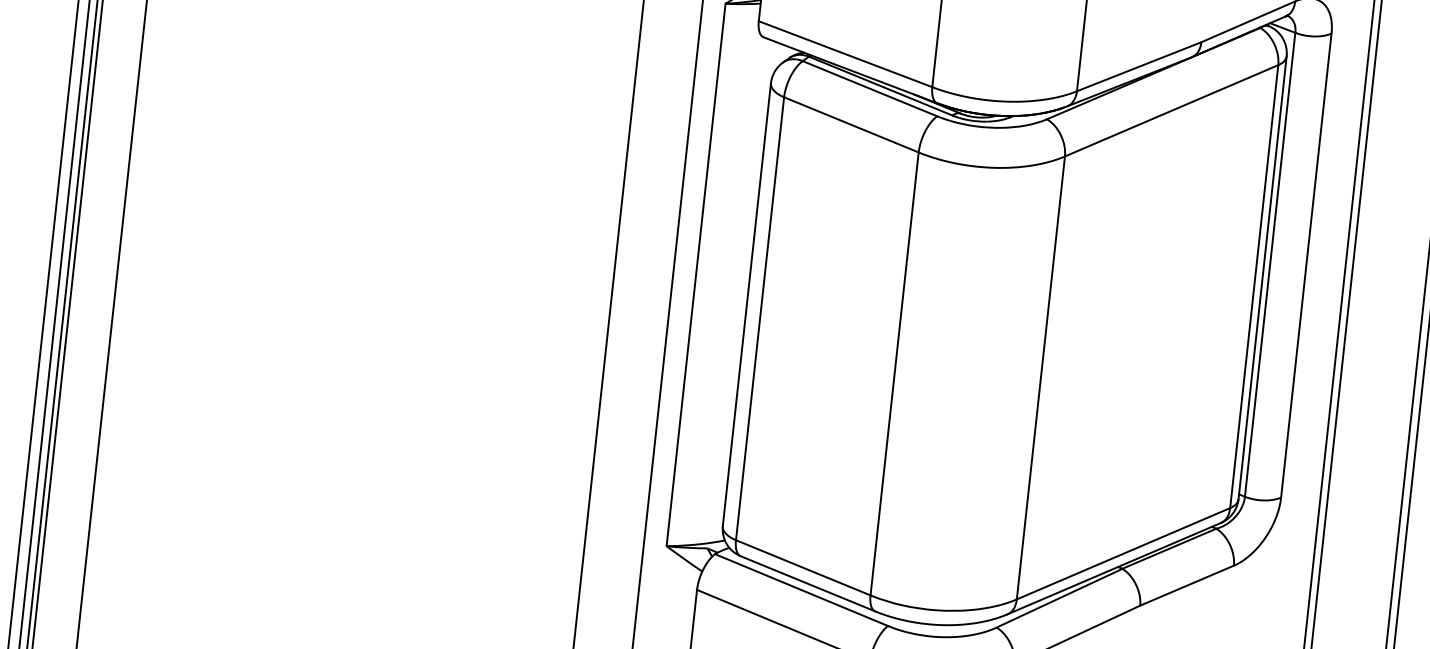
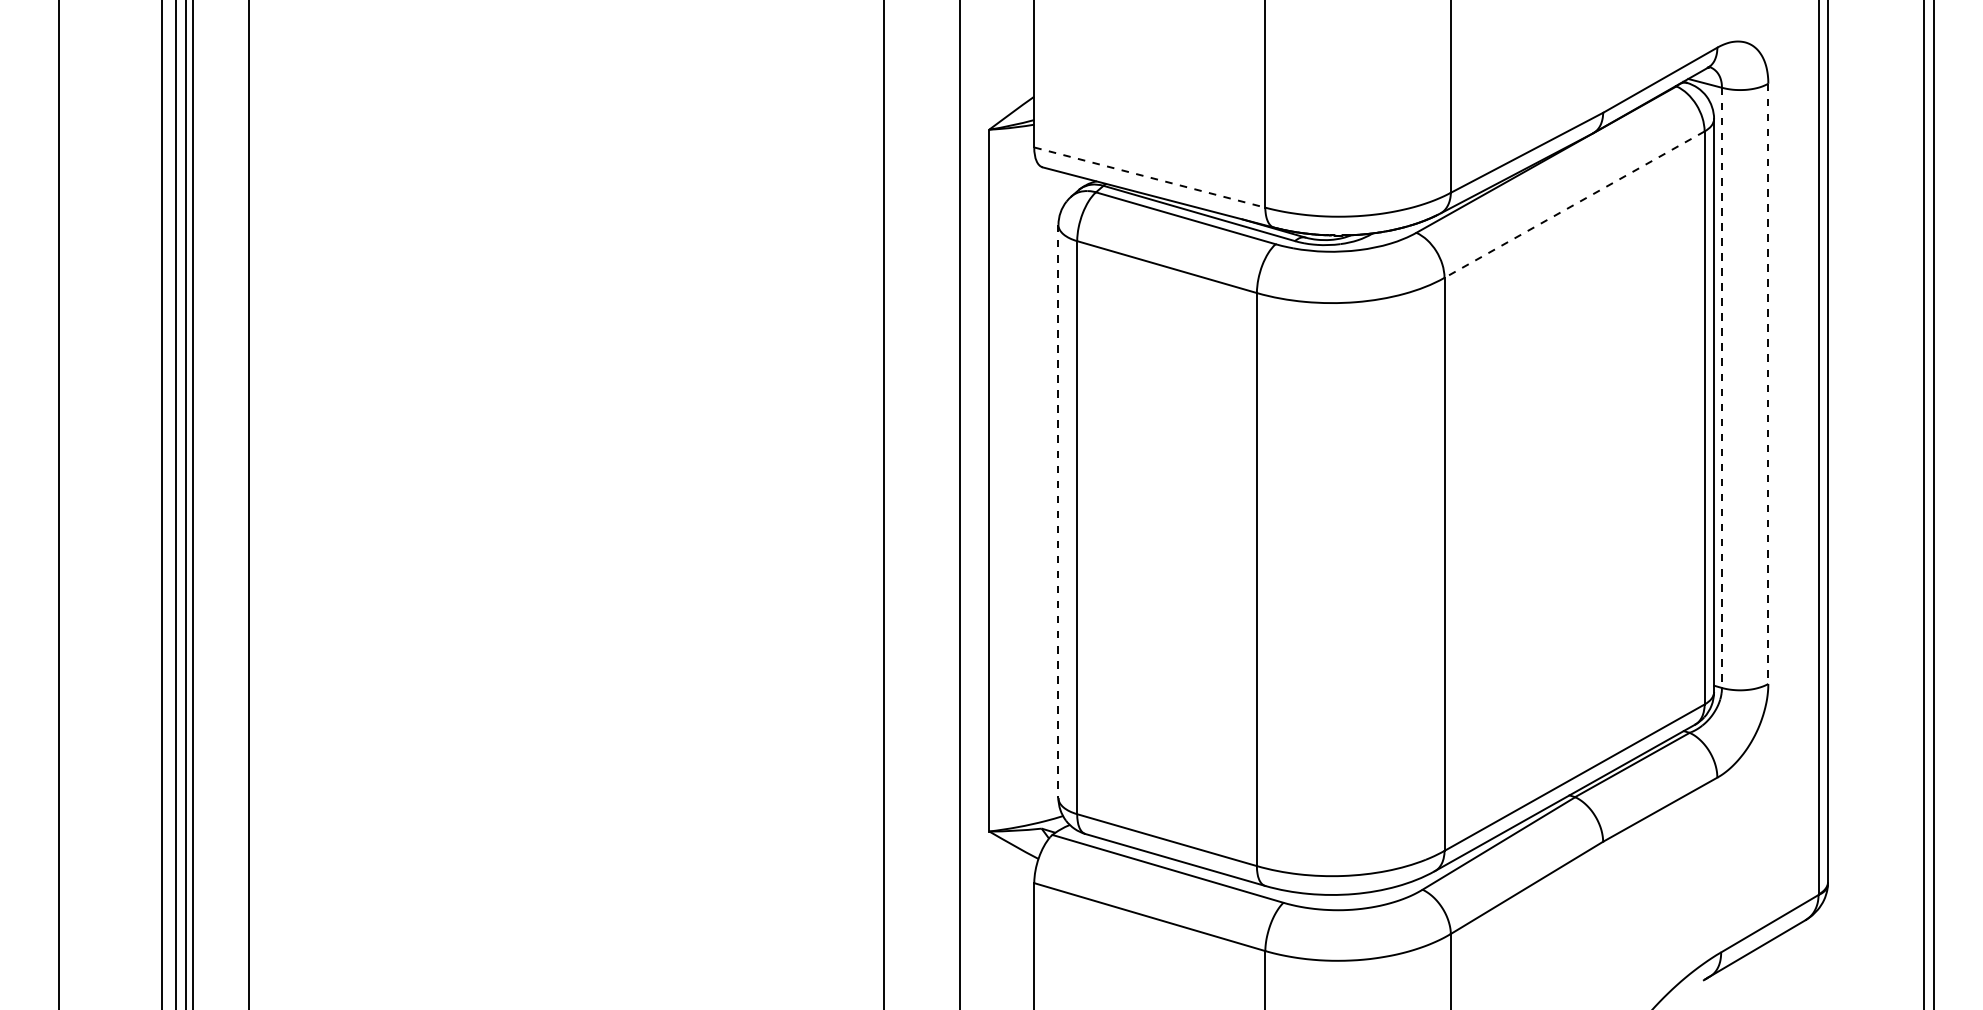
line: (846, 54) -> (1150, 177), solid -> dashed
line: (1171, 110) -> (1574, 204), solid -> dashed
line: (1269, 265) -> (1721, 388), solid -> dashed
line: (1306, 266) -> (1768, 384), solid -> dashed
line: (746, 304) -> (1058, 511), solid -> dashed

